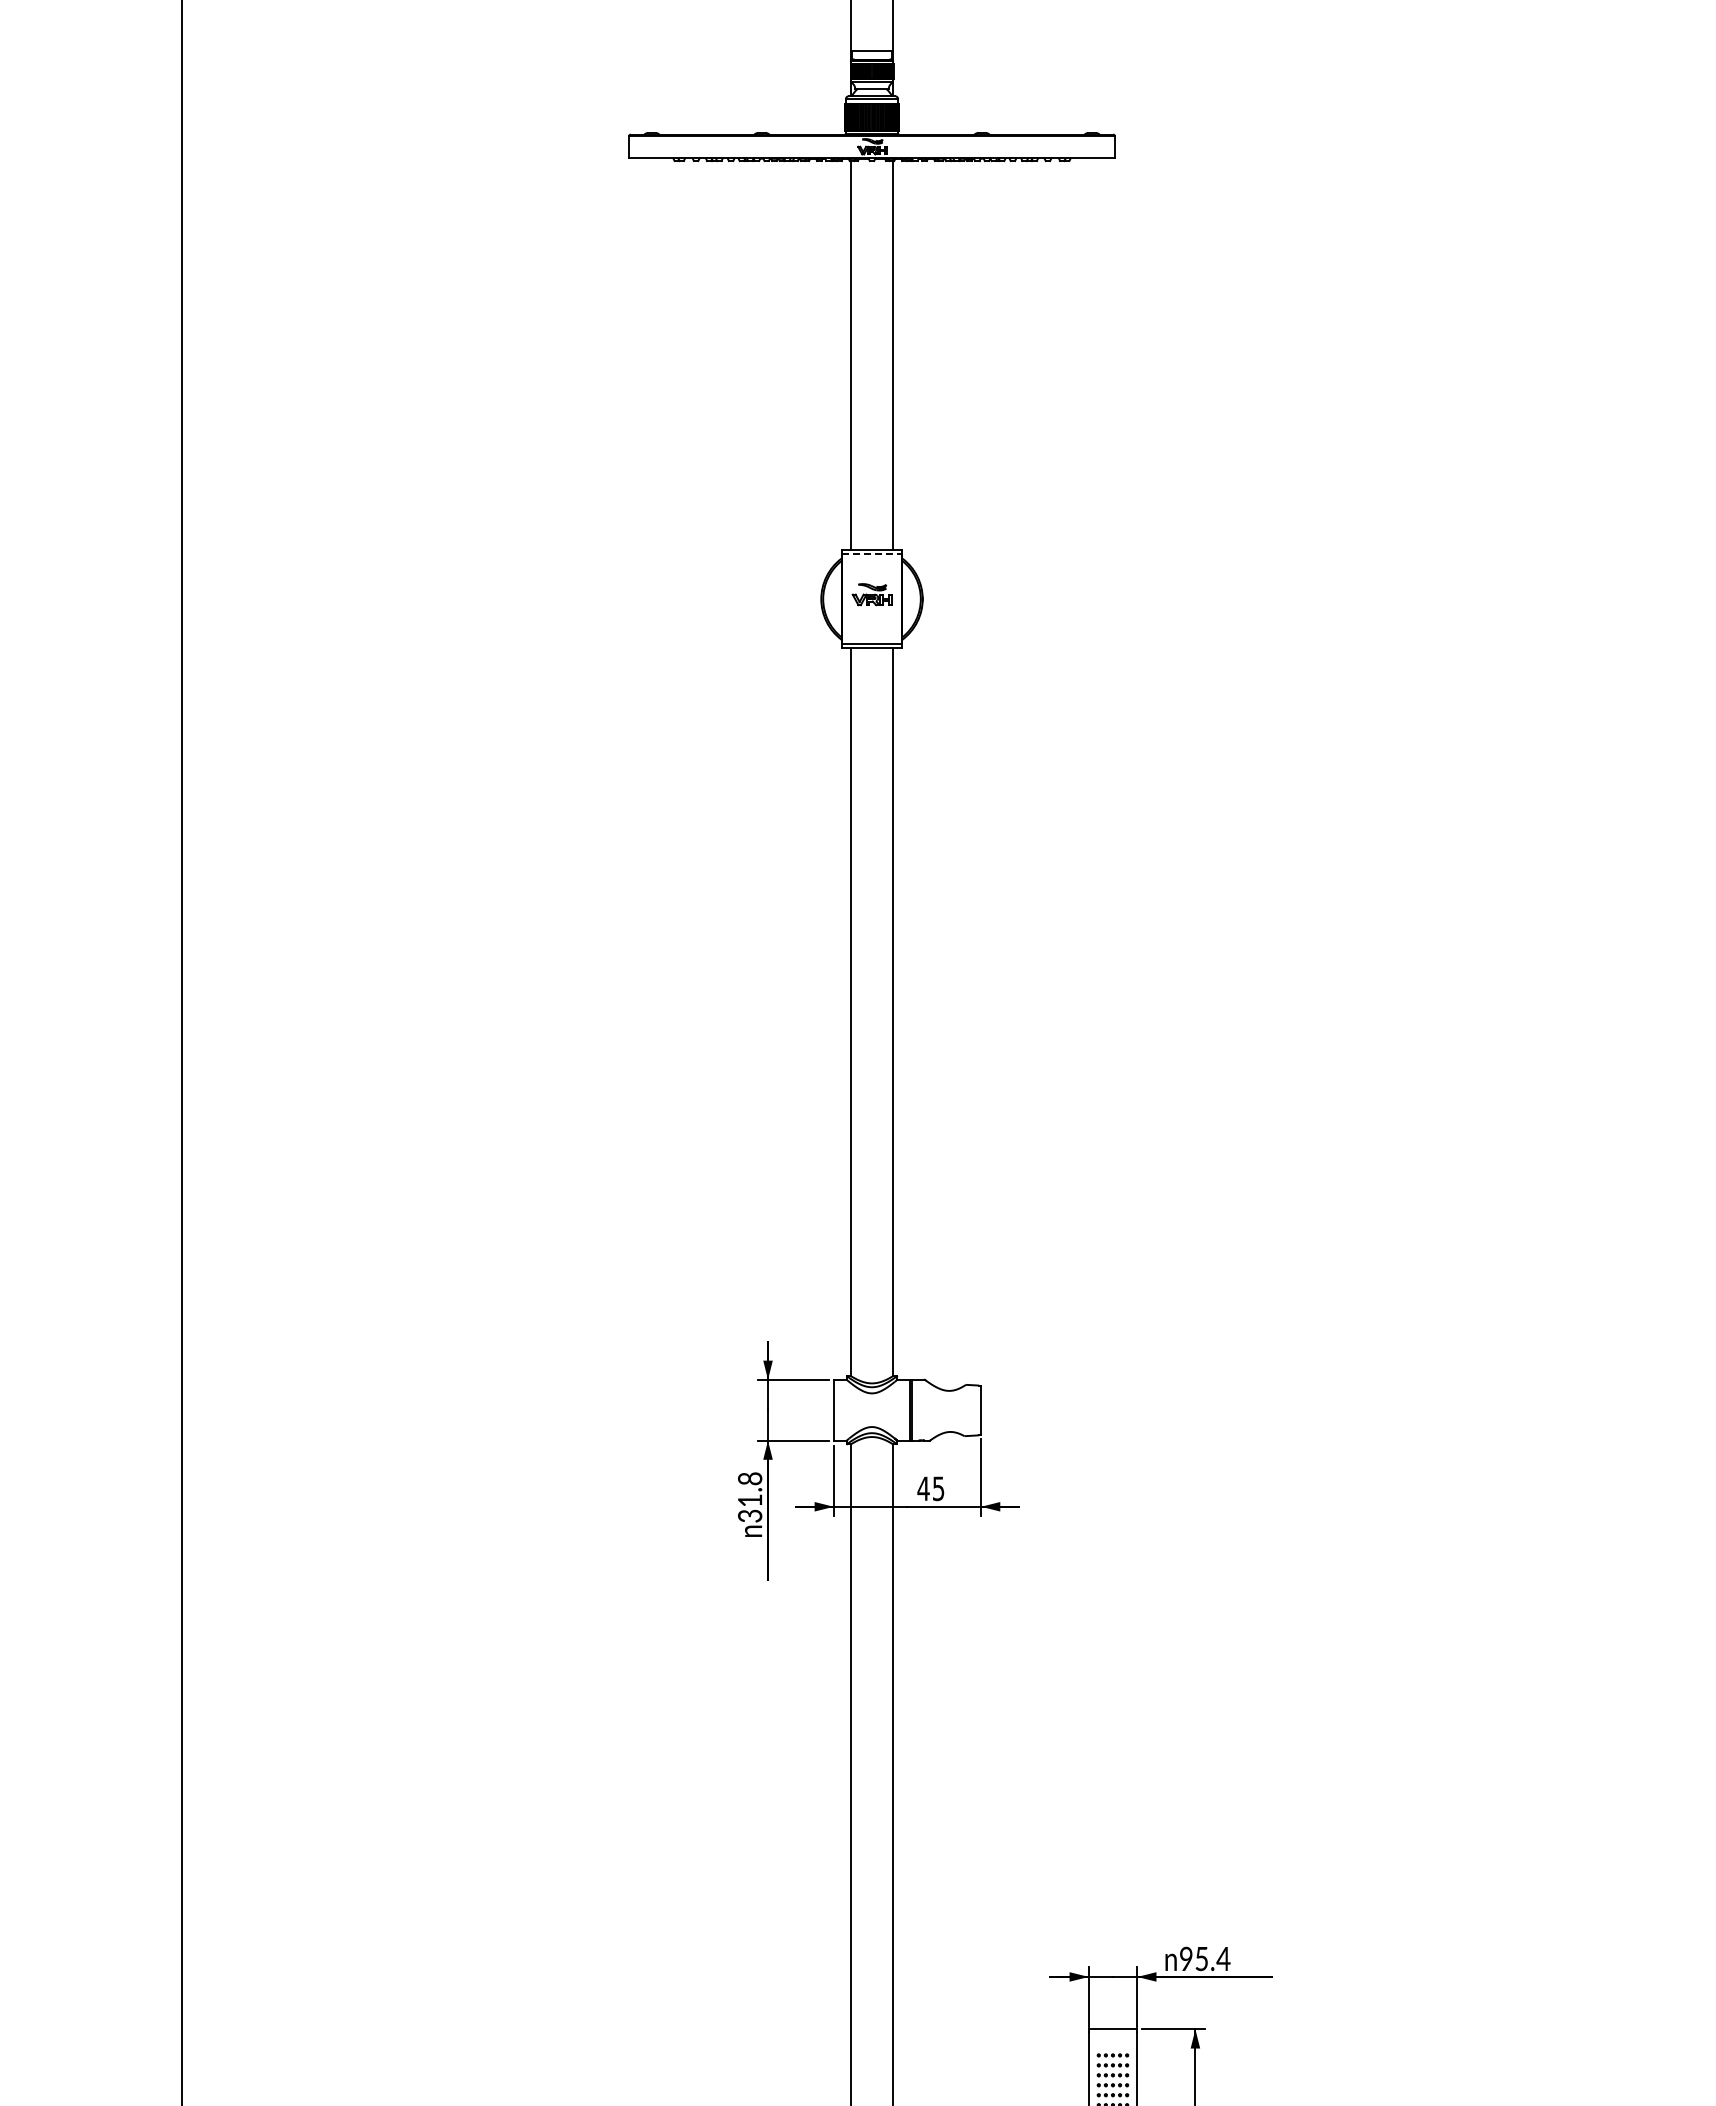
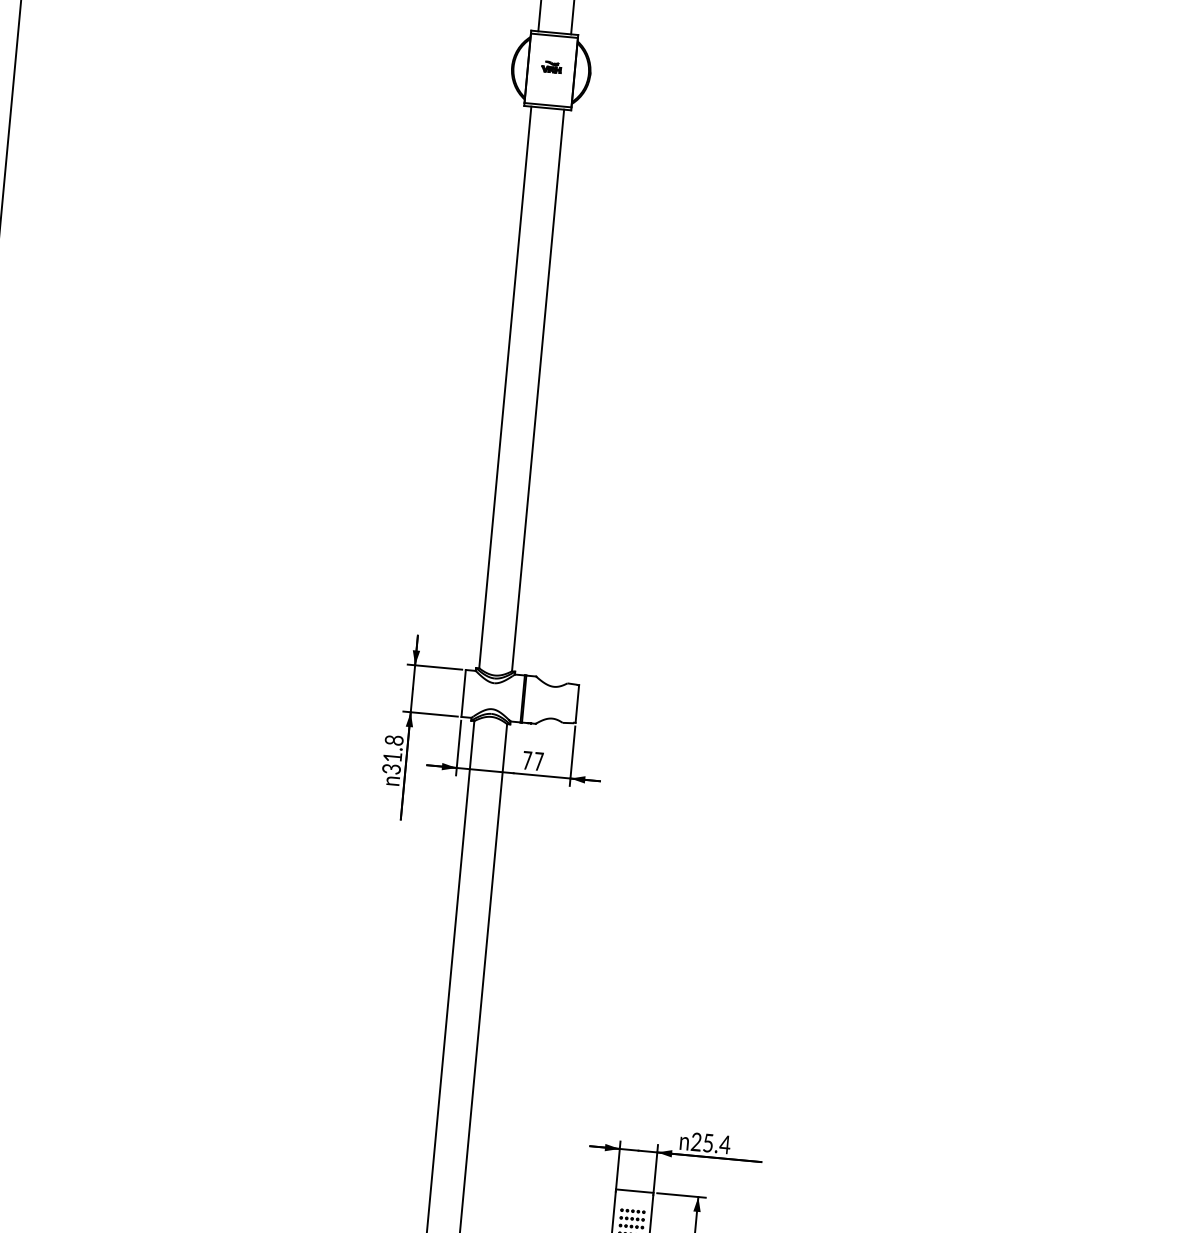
line: (872, 554) -> (554, 36), dashed -> solid
part: (871, 594) -> (551, 66), size x0.62
text: (930, 1488) -> (532, 760), 45 -> 77
text: (1185, 1958) -> (695, 1141), 95.4 -> 25.4

